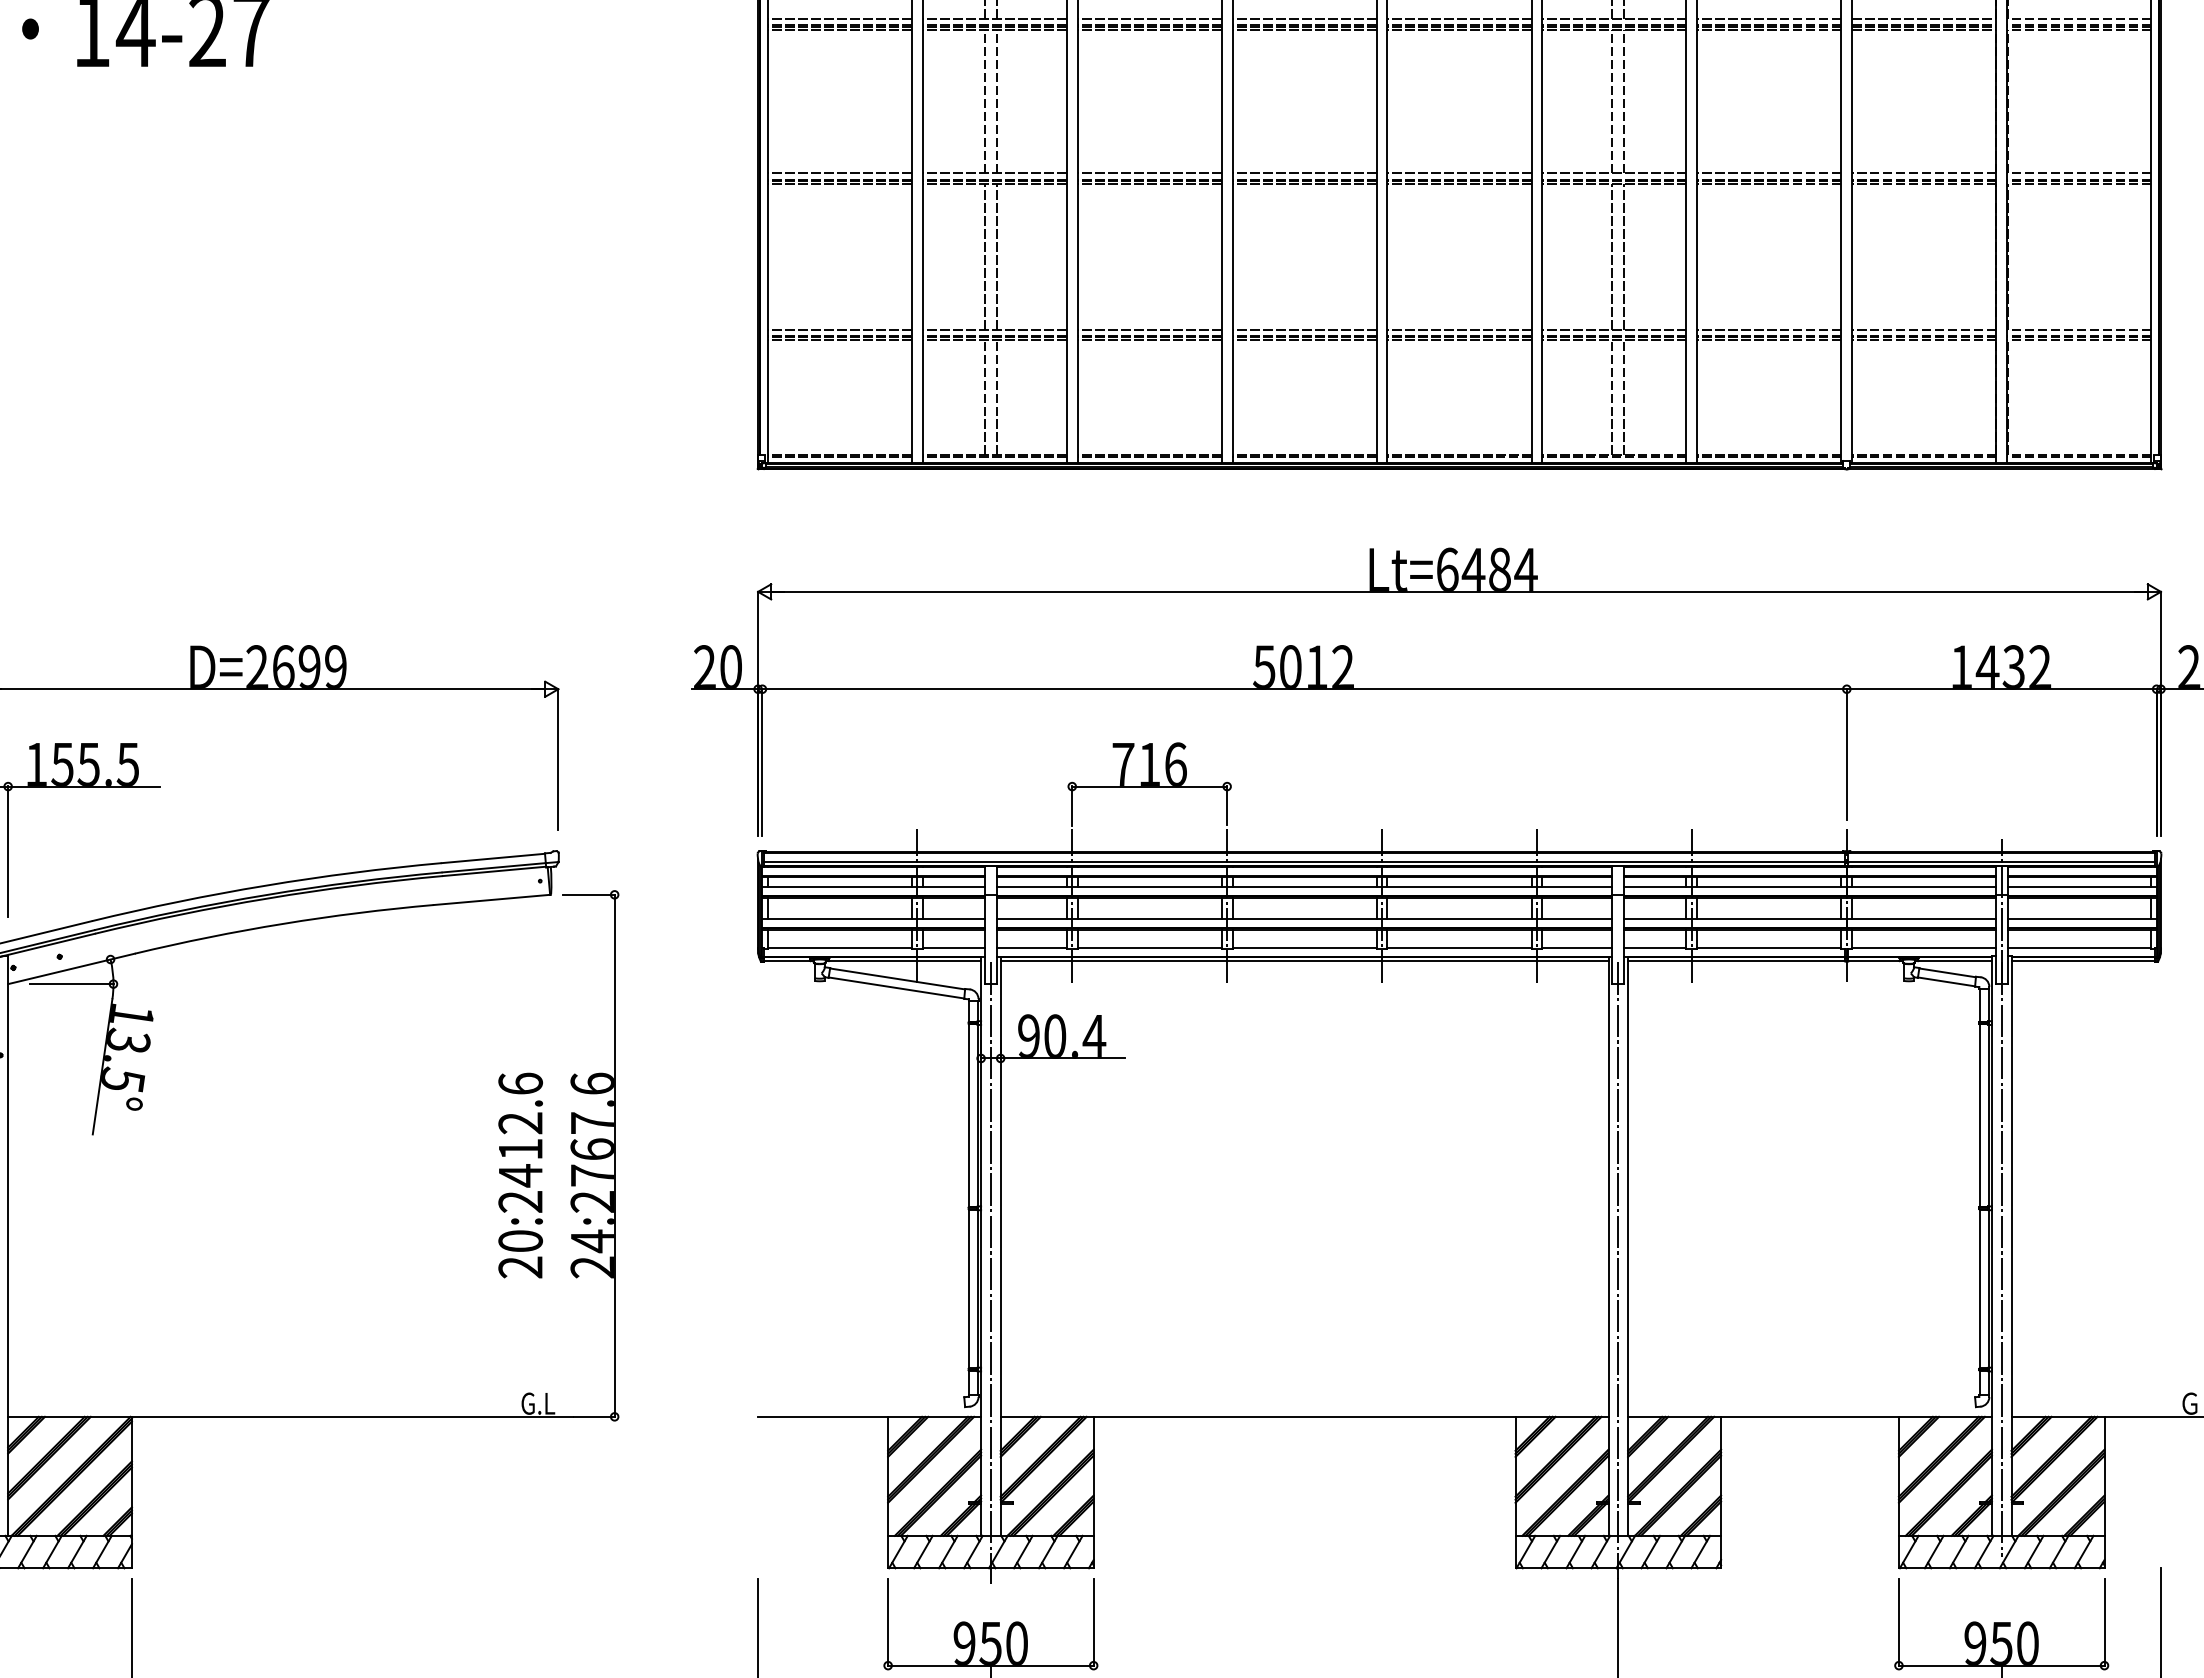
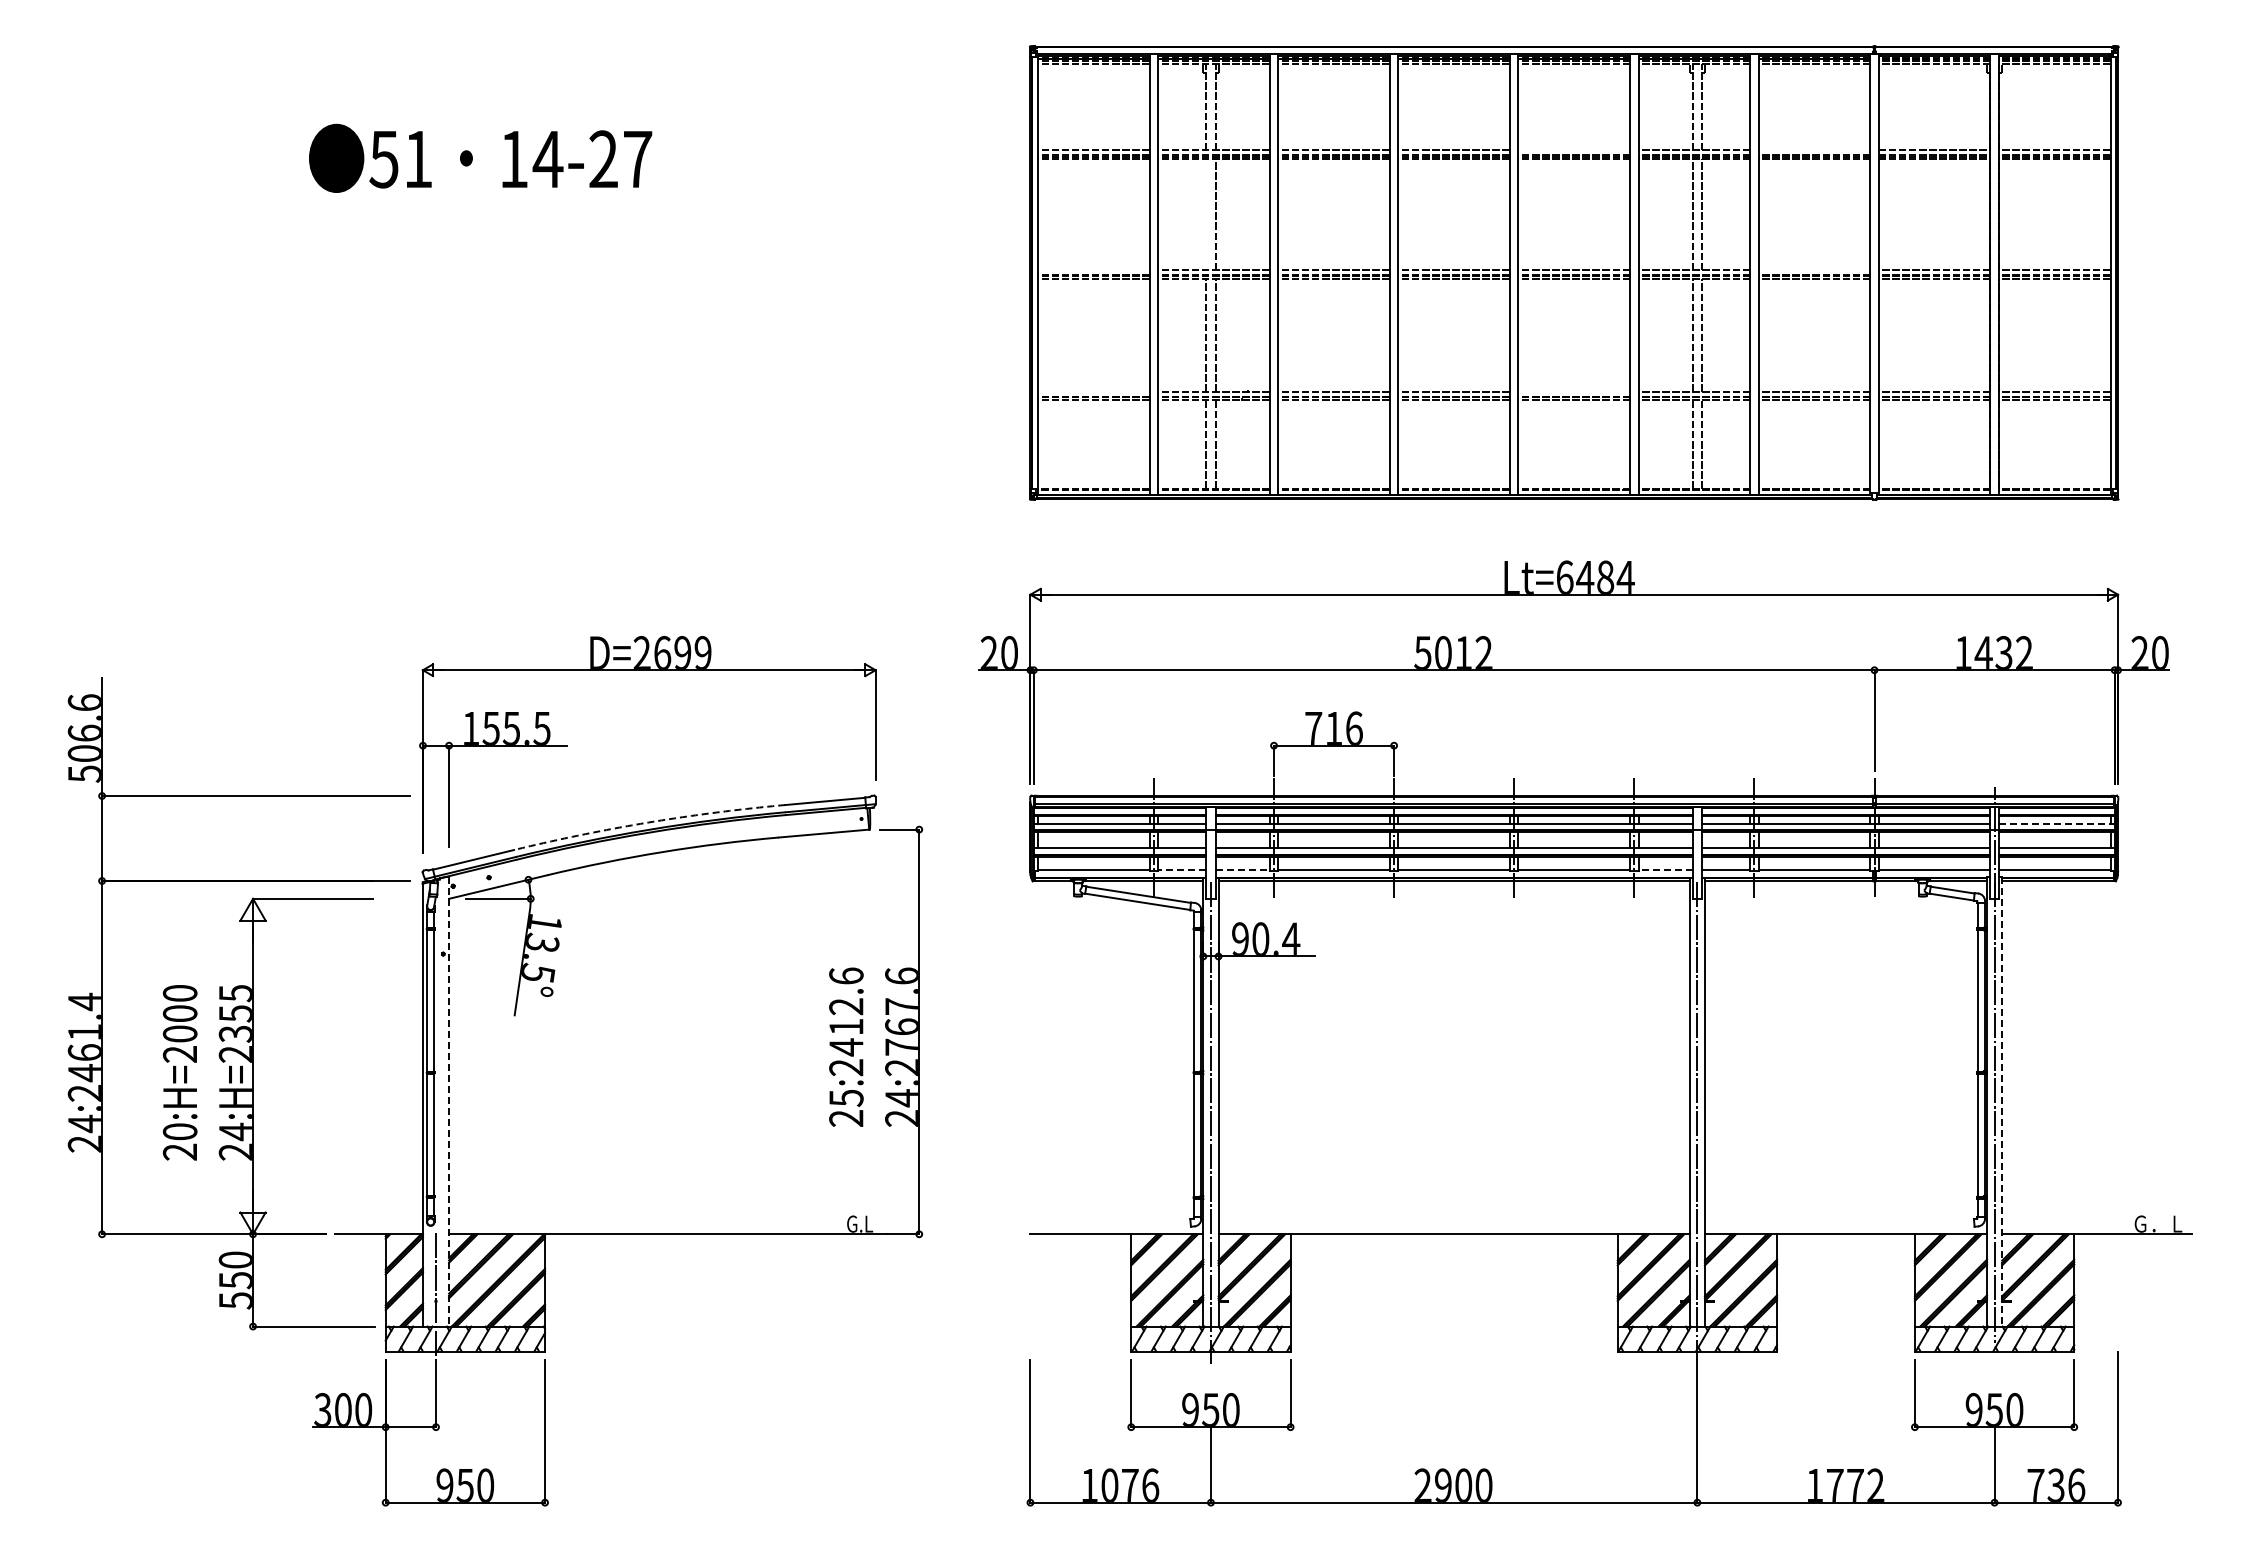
line: (1459, 18) -> (1574, 150), removed
line: (1769, 18) -> (1814, 150), removed
line: (985, 101) -> (1206, 214), removed
line: (839, 173) -> (1093, 270), removed
line: (1769, 173) -> (1814, 270), removed
line: (839, 329) -> (1093, 391), removed
line: (1459, 329) -> (1574, 391), removed
arc: (265, 885) -> (648, 822), solid -> dashed
line: (2081, 886) -> (2056, 823), solid -> dashed
line: (952, 947) -> (1181, 870), solid -> dashed
line: (1032, 947) -> (1243, 870), solid -> dashed
line: (1577, 947) -> (1665, 870), solid -> dashed
text: (520, 1241) -> (846, 1098), 20:2412.6 -> 25:2412.6
line: (8, 1245) -> (449, 1101), solid -> dashed
line: (2011, 1245) -> (2002, 1101), solid -> dashed

